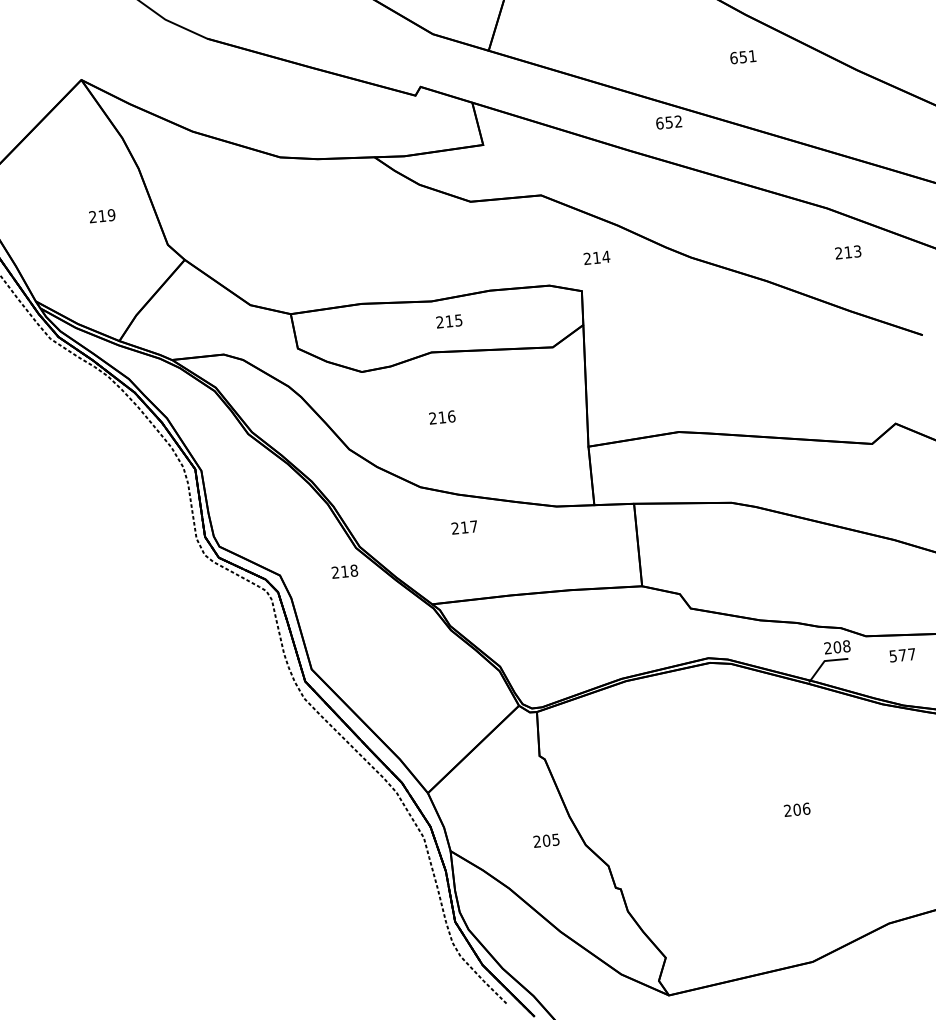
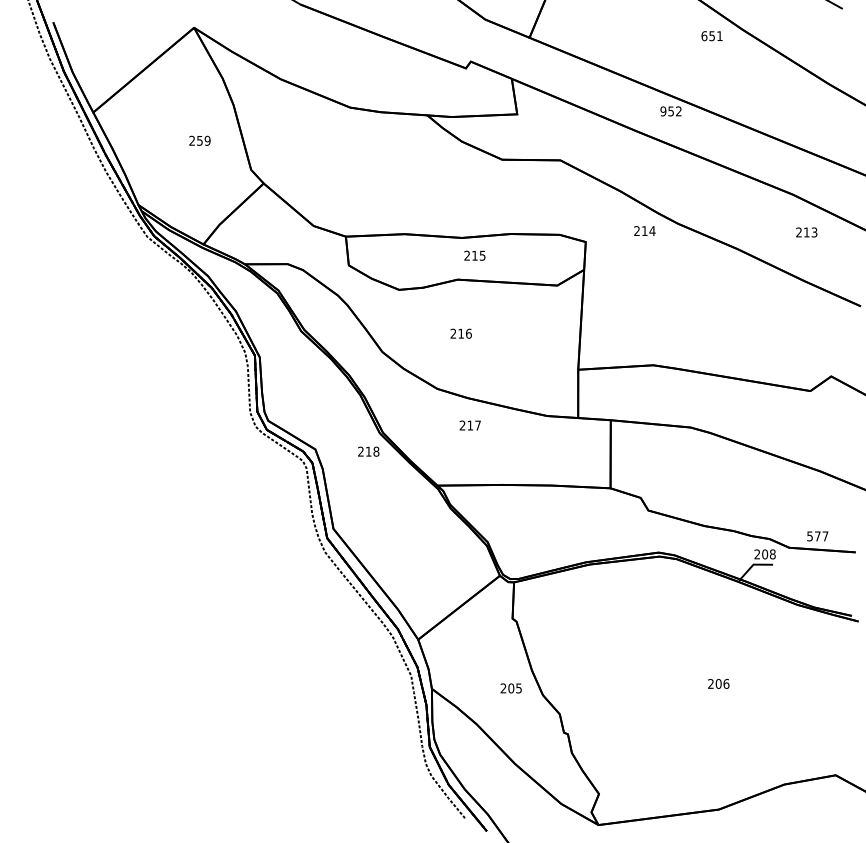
text: (742, 57) -> (711, 36), moved
text: (659, 123) -> (663, 111), 652 -> 952
text: (101, 215) -> (199, 140), 219 -> 259
text: (596, 257) -> (644, 230), moved
text: (902, 655) -> (817, 536), moved

